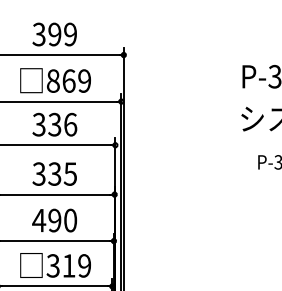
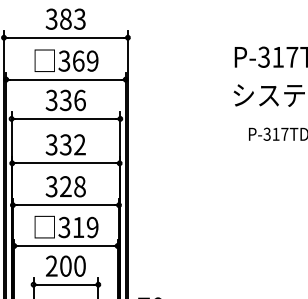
text: (62, 33) -> (72, 18), 399 -> 383
text: (53, 80) -> (64, 60), 869 -> 369
text: (70, 173) -> (79, 144), 335 -> 332
text: (54, 220) -> (65, 186), 490 -> 328

